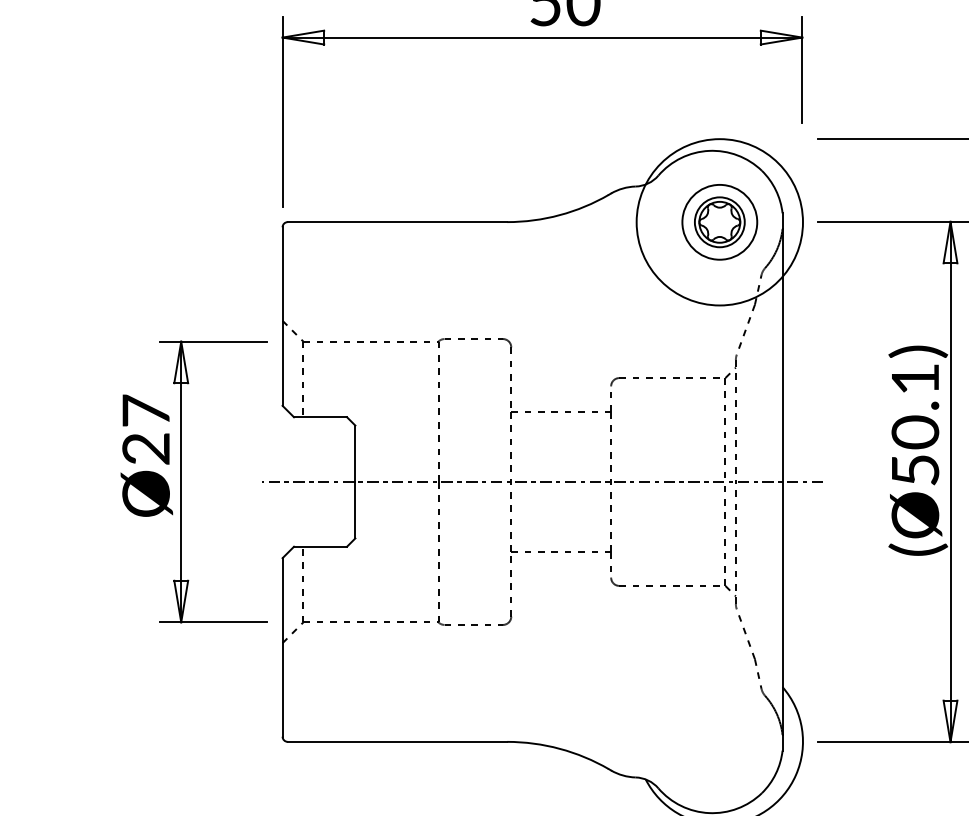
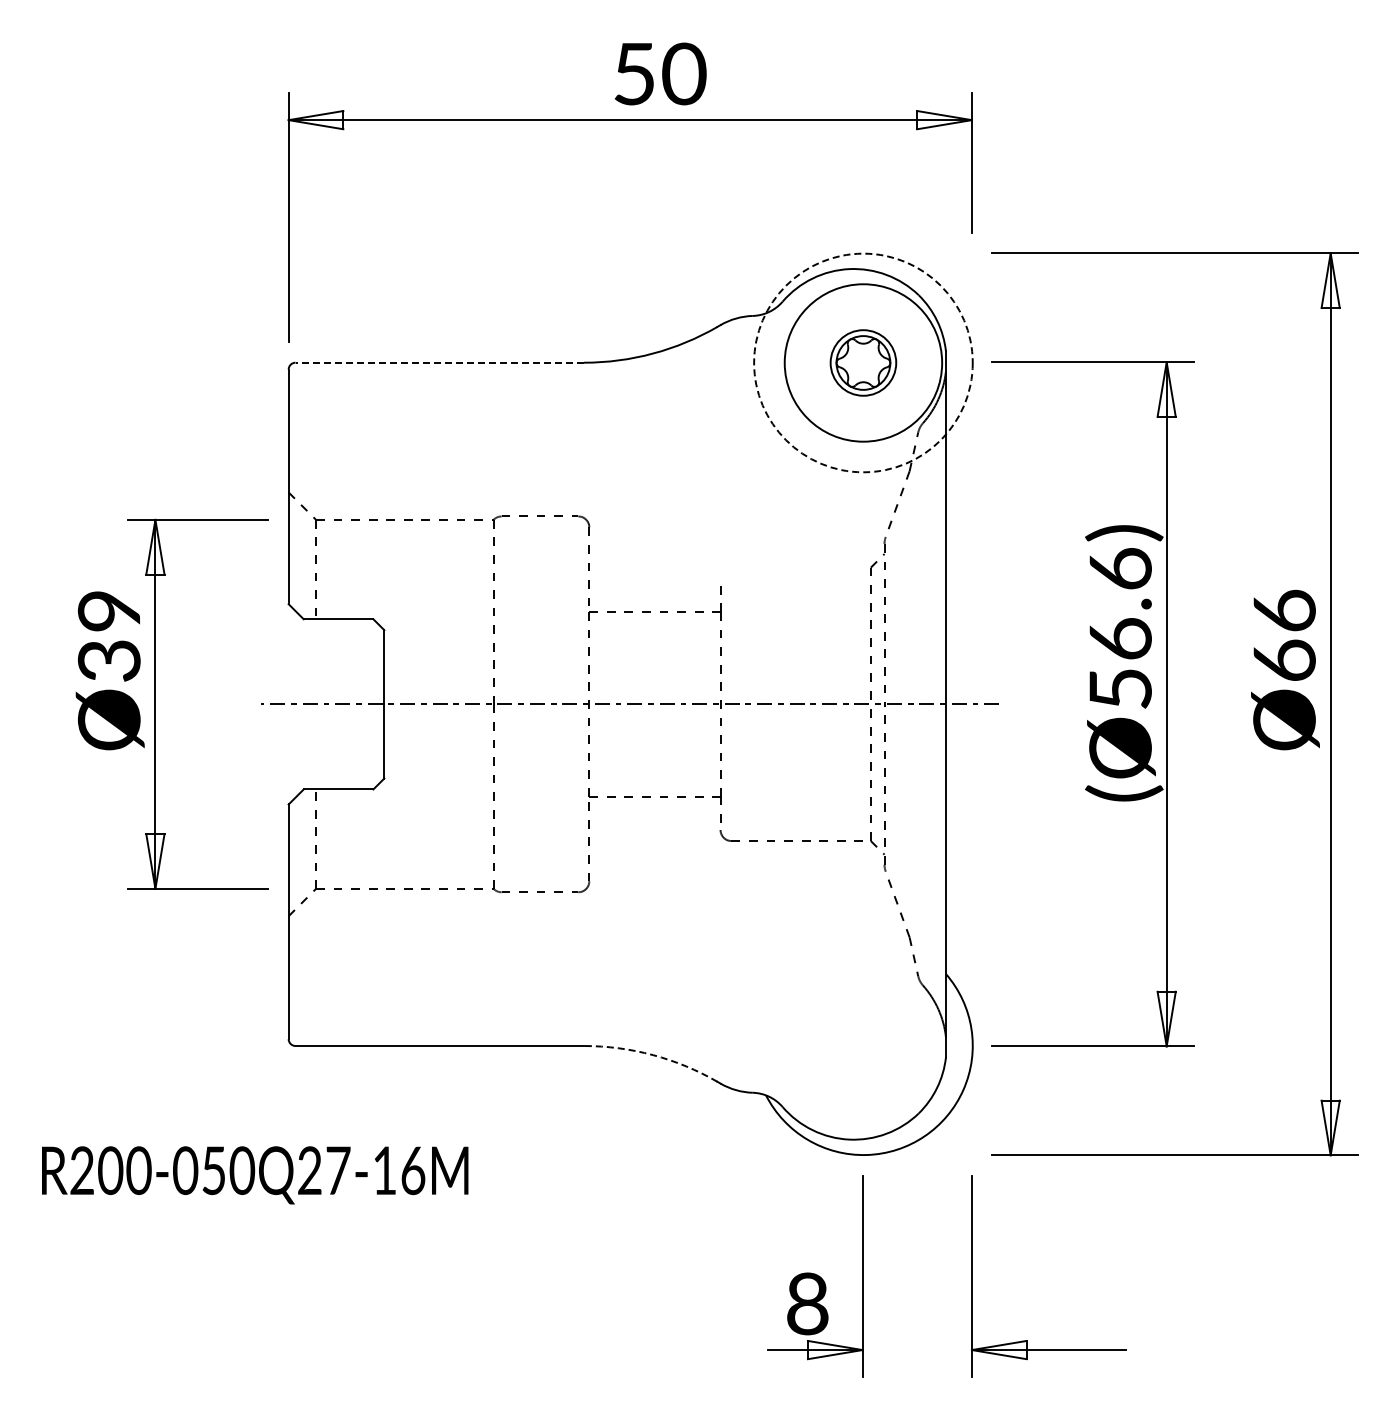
line: (397, 221) -> (439, 362), solid -> dashed
circle: (719, 221) -> (863, 362), size x1.6
circle: (719, 221) -> (863, 362), solid -> dashed
part: (664, 381) -> (790, 572), removed
text: (915, 406) -> (1120, 604), (Ø50.1) -> (Ø56.6)
text: (145, 429) -> (108, 635), Ø27 -> Ø39
arc: (560, 749) -> (653, 1055), solid -> dashed

